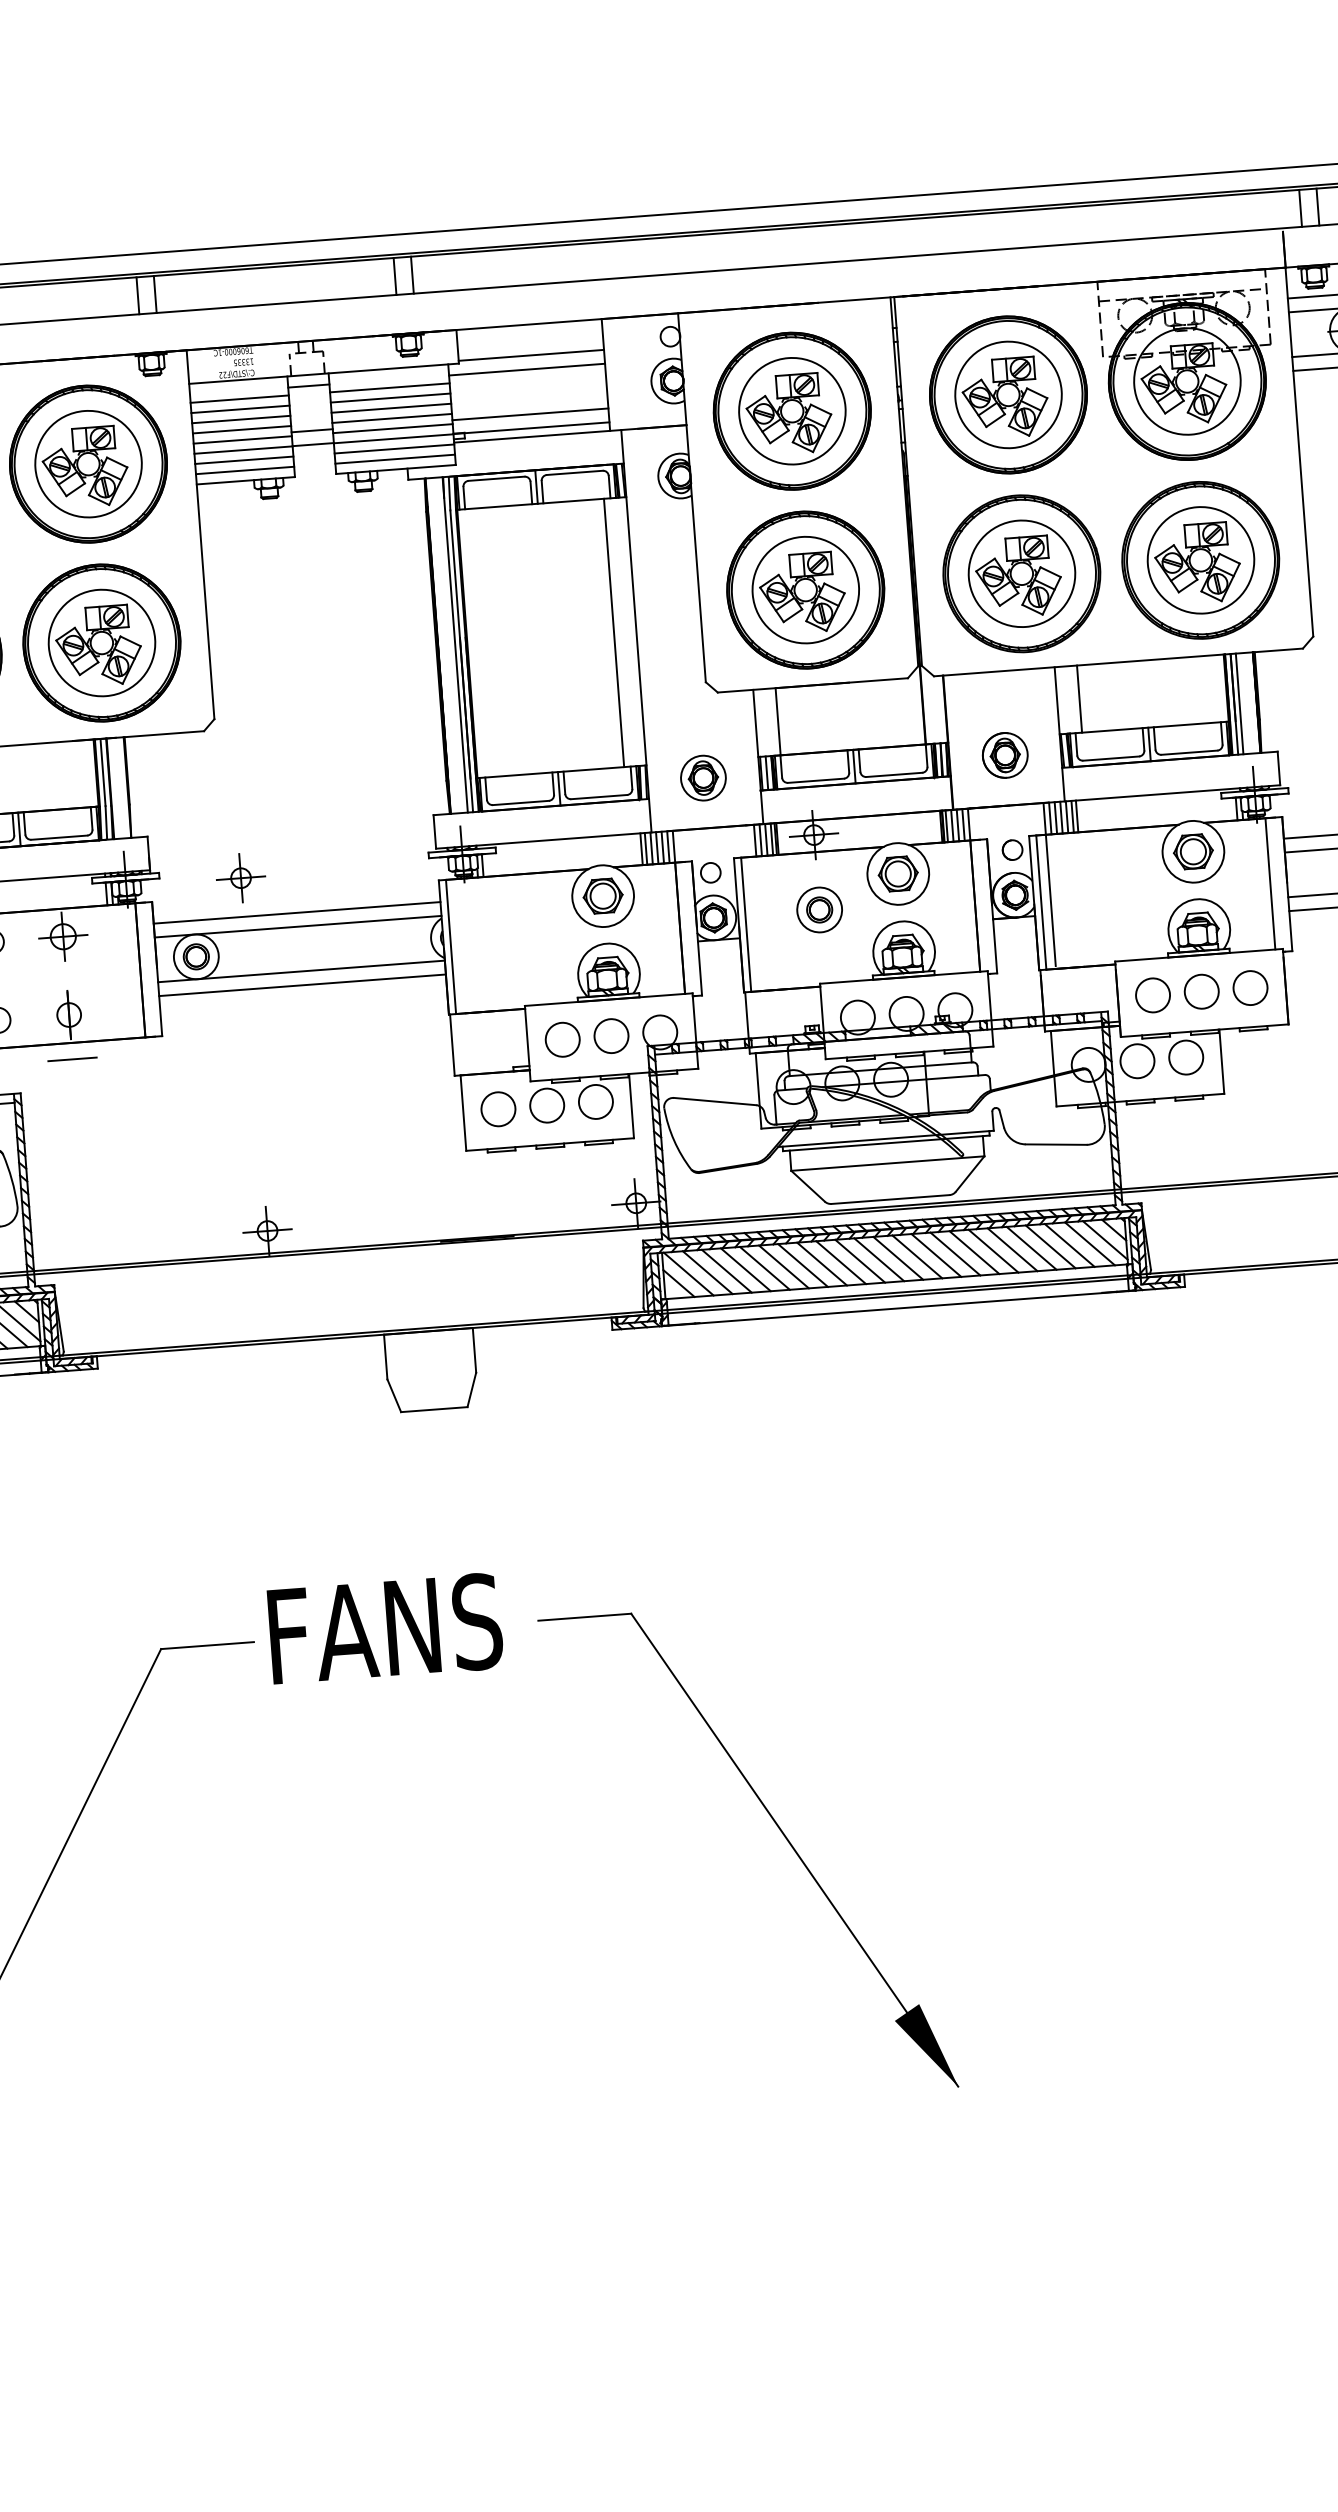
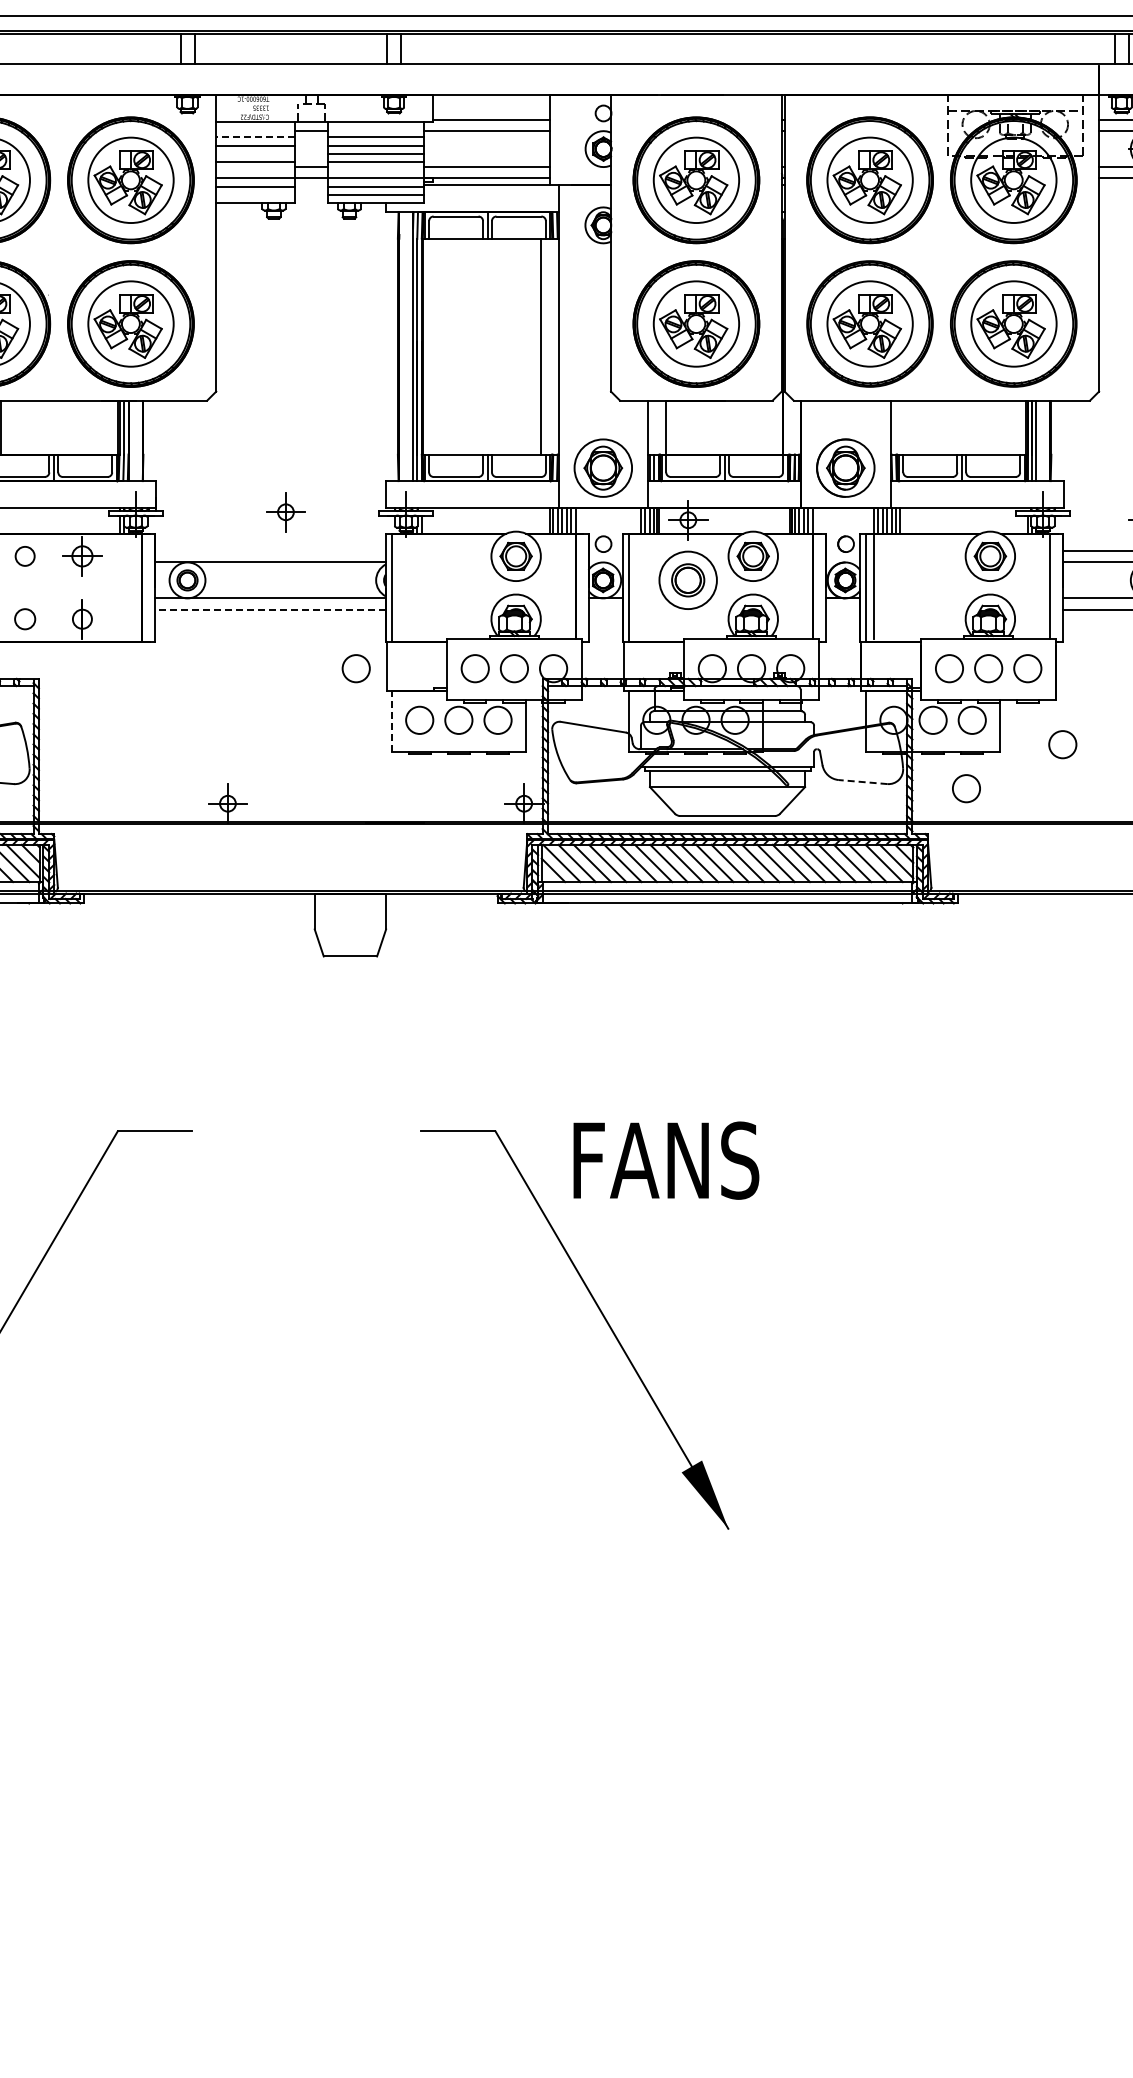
line: (239, 399) -> (255, 137), solid -> dashed
line: (241, 419) -> (255, 153), removed
line: (393, 428) -> (376, 170), removed
line: (242, 440) -> (255, 170), removed
line: (244, 470) -> (255, 194), removed
line: (1079, 699) -> (908, 427), removed
part: (1004, 754) -> (845, 467), size x1.6
part: (703, 777) -> (603, 467), size x1.6
part: (240, 878) -> (285, 512), moved
part: (819, 910) -> (688, 580), size x1.6
line: (296, 913) -> (270, 551), removed
line: (302, 985) -> (270, 609), solid -> dashed
circle: (413, 1050) -> (355, 668), added
line: (72, 1058) -> (82, 654), removed
circle: (1300, 1079) -> (1062, 744), added
line: (463, 1112) -> (391, 720), solid -> dashed
circle: (1185, 1142) -> (966, 788), added
line: (1055, 1145) -> (862, 782), solid -> dashed
text: (385, 1628) -> (666, 1160), moved

